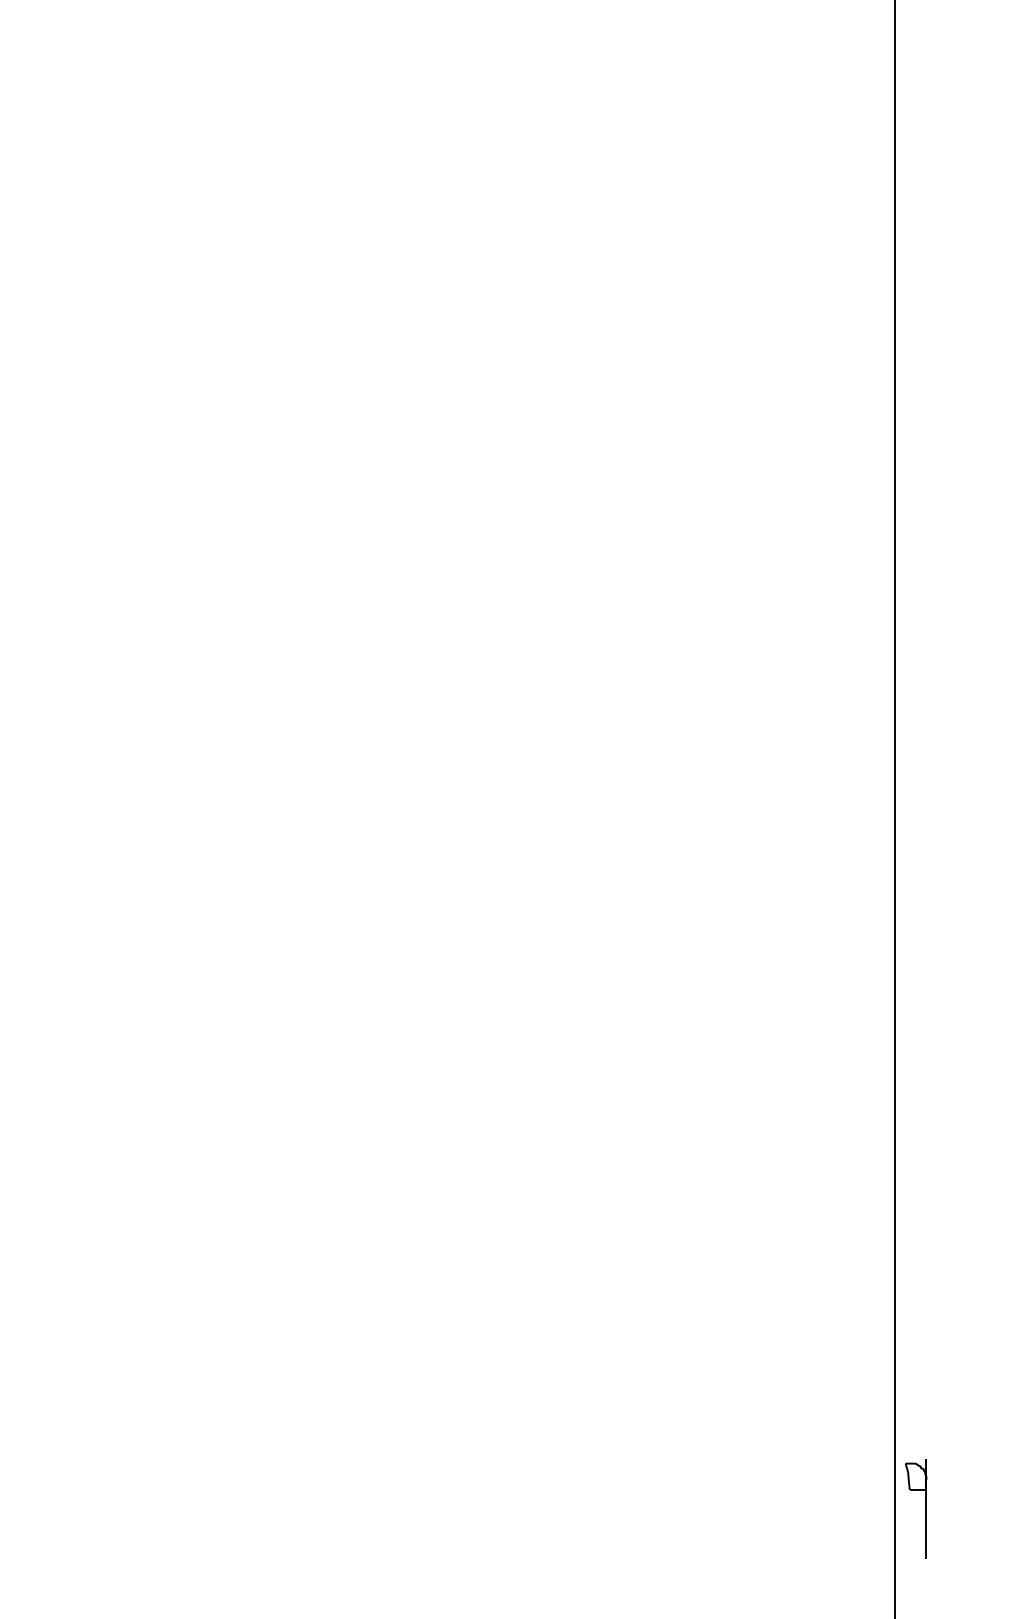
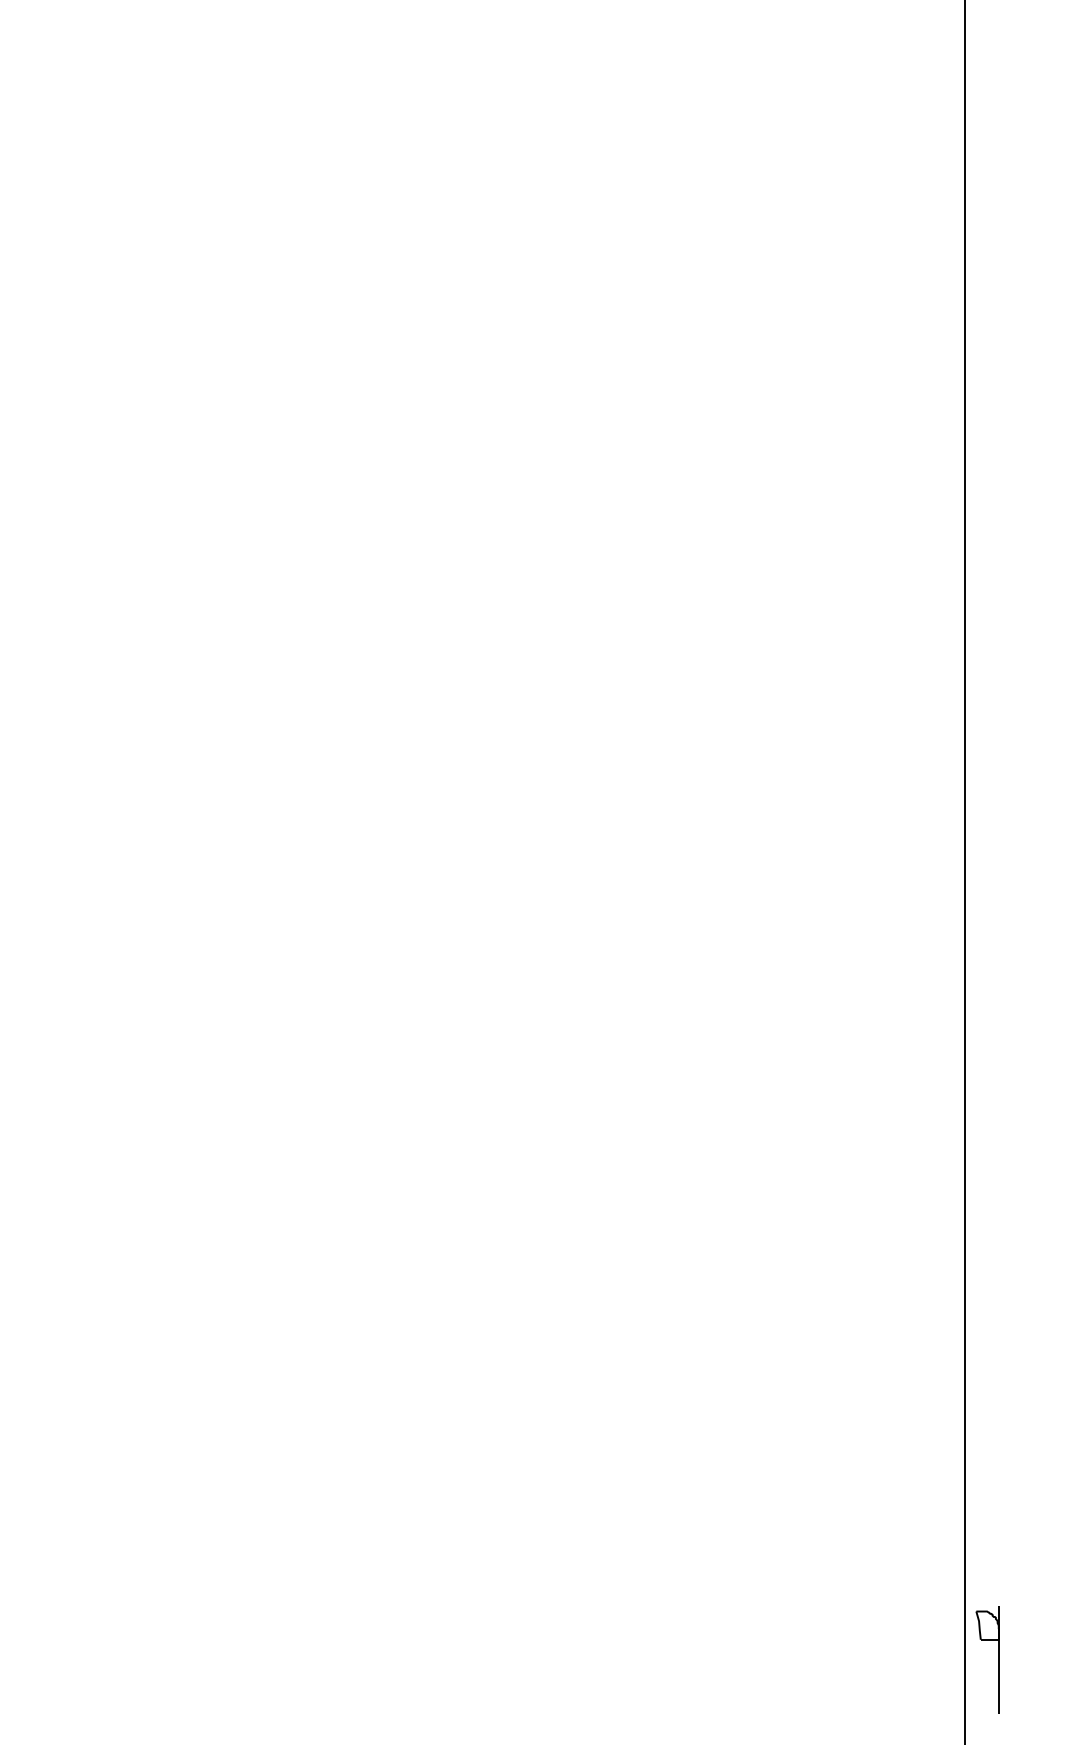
part: (926, 1508) -> (998, 1659), moved

